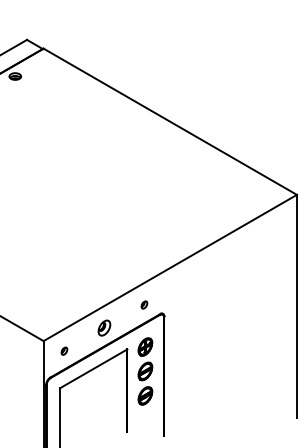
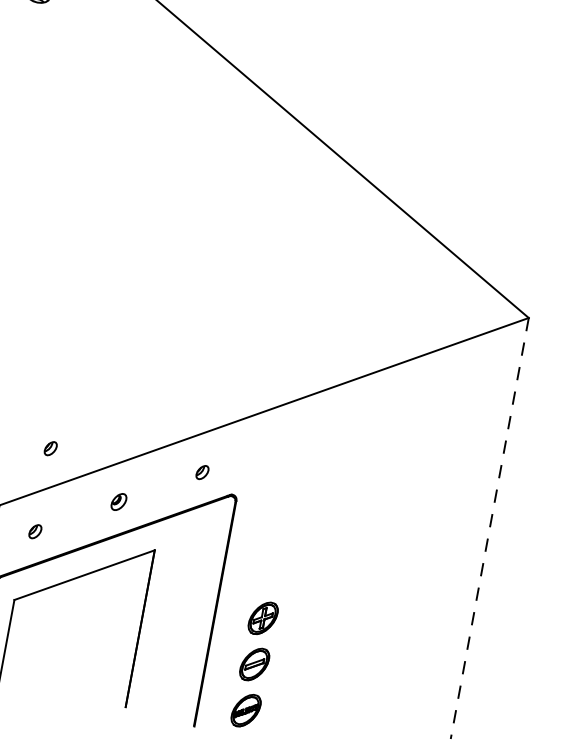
part: (64, 306) -> (51, 447), added
line: (296, 306) -> (488, 528), solid -> dashed
part: (104, 327) -> (119, 500), size x0.6
part: (145, 371) -> (254, 664), moved

